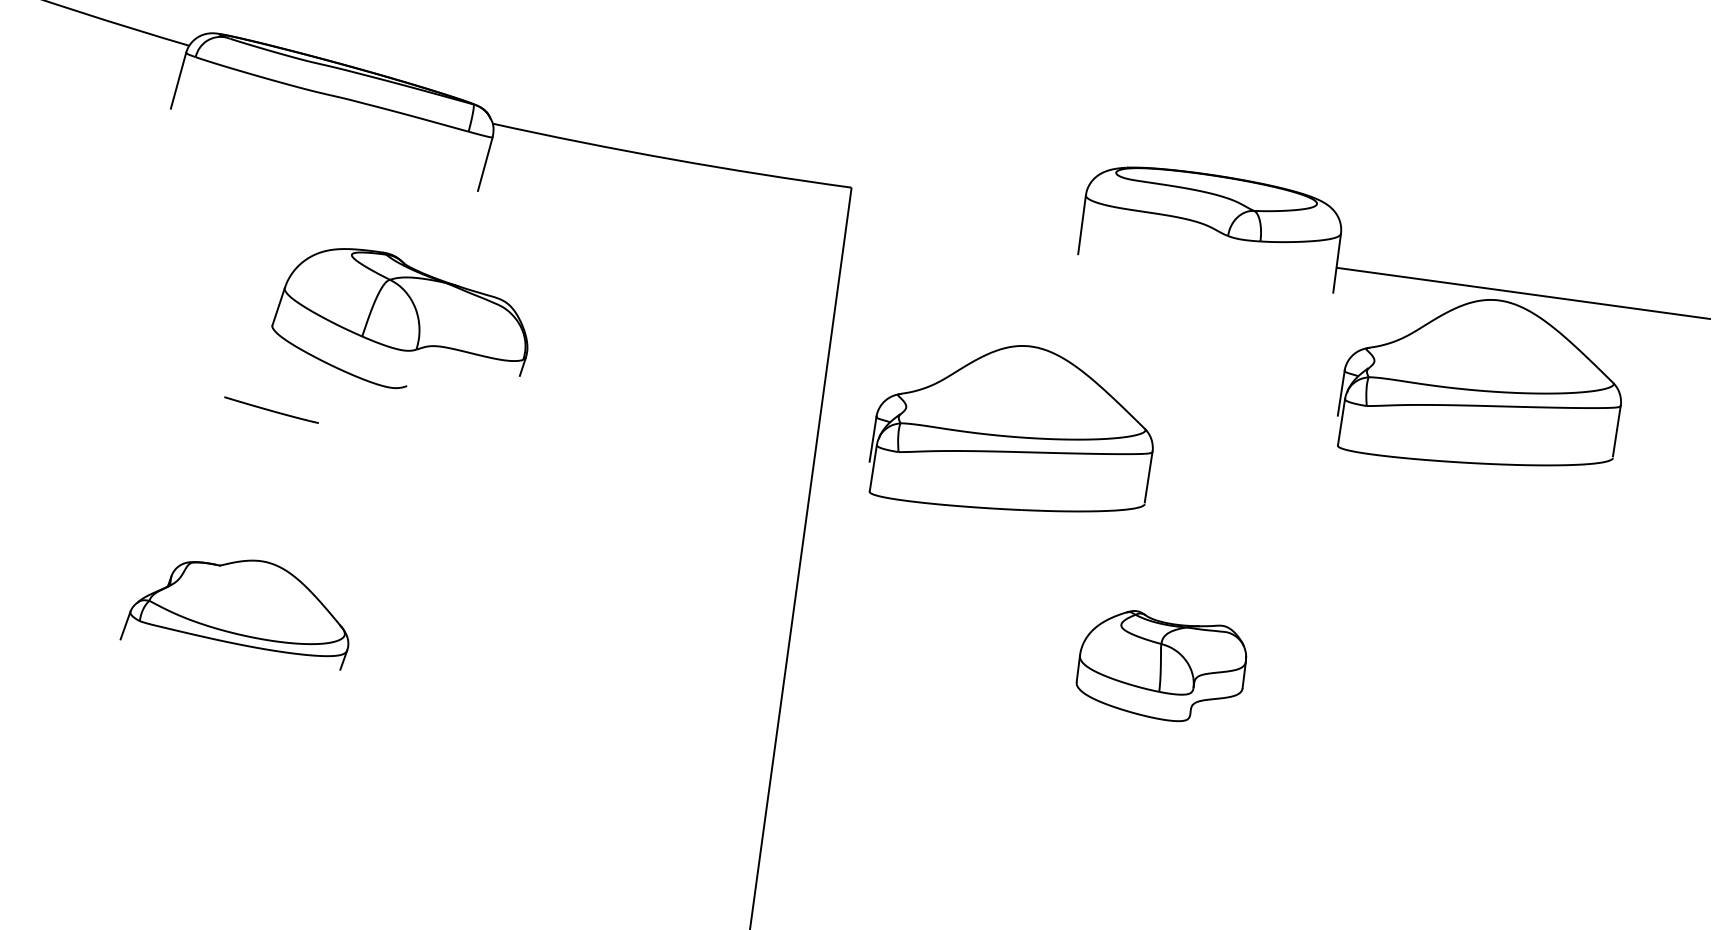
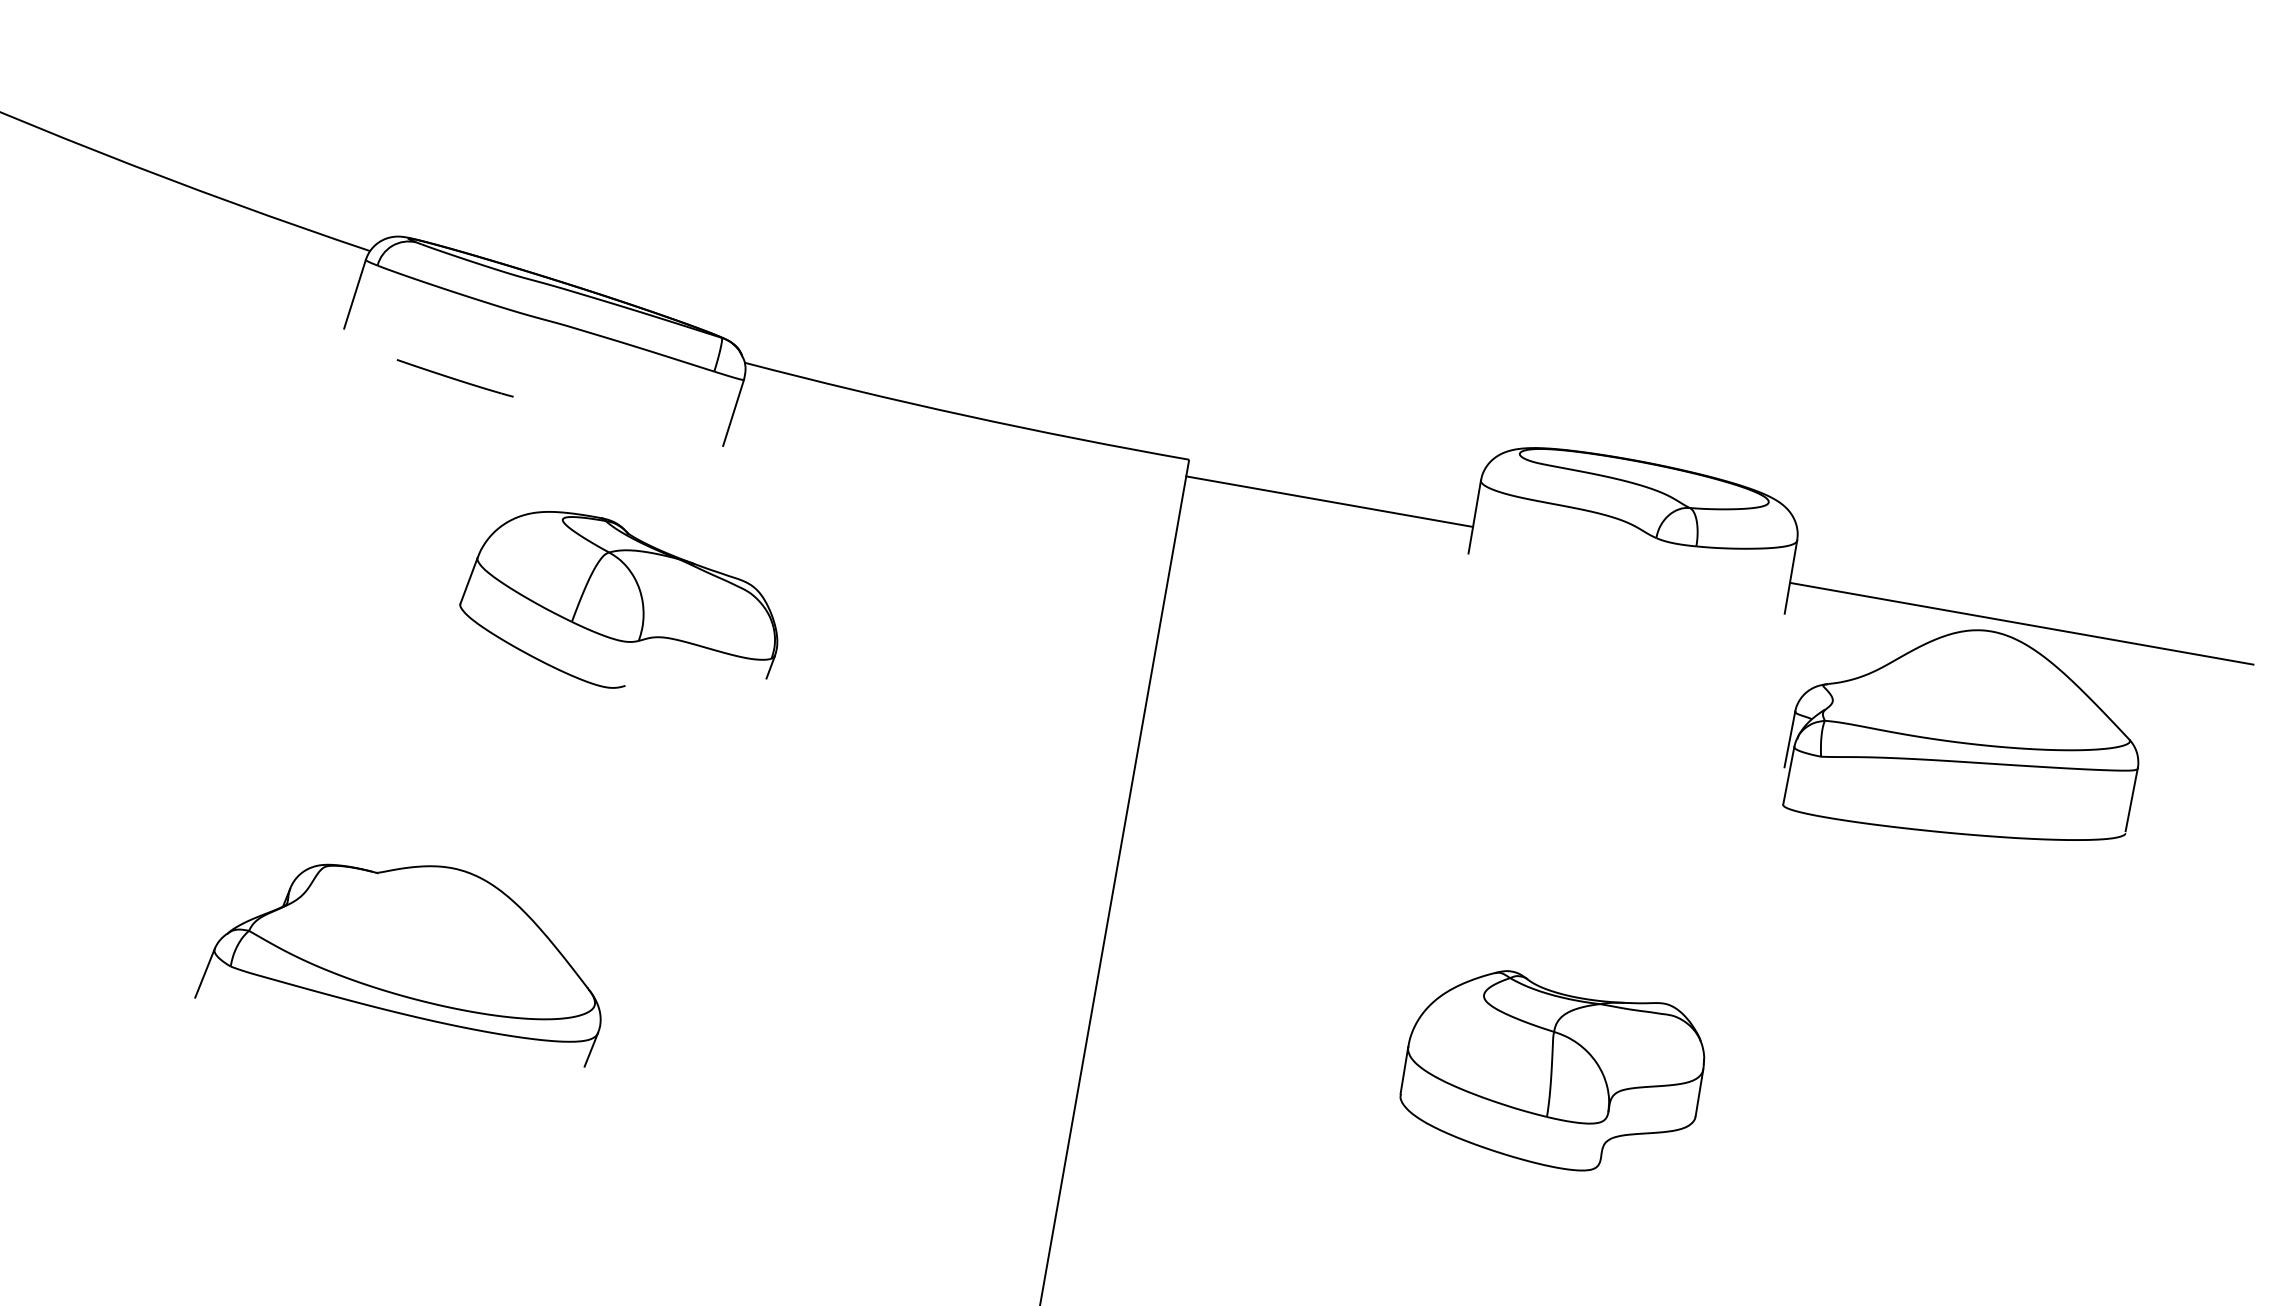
line: (965, 216) -> (1329, 501), added
part: (270, 410) -> (454, 378), moved
part: (1009, 430) -> (1374, 769), removed
part: (233, 617) -> (397, 965), size x1.43
part: (1161, 665) -> (1552, 1070), size x1.43

